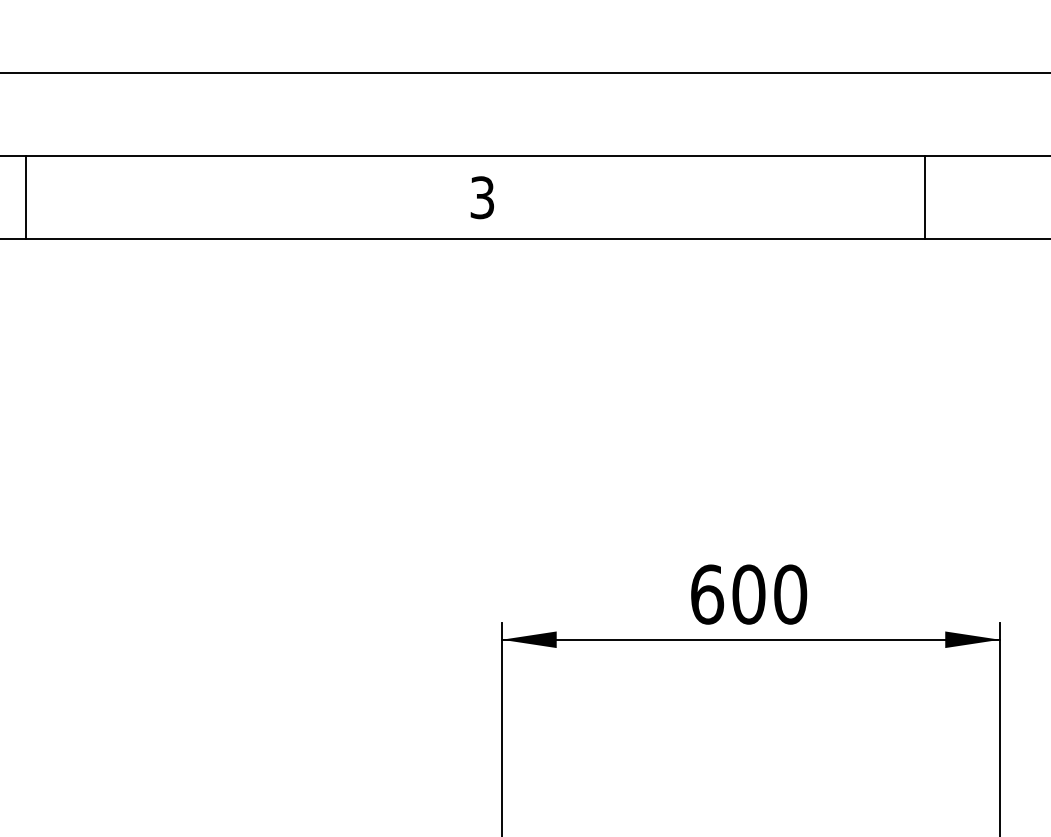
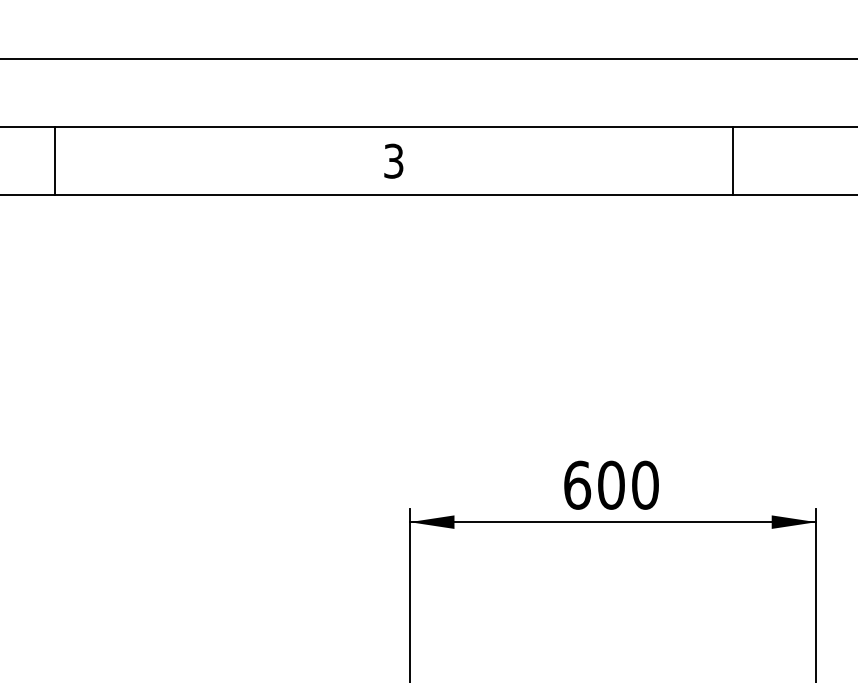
line: (25, 196) -> (55, 160), moved
line: (924, 196) -> (732, 160), moved

